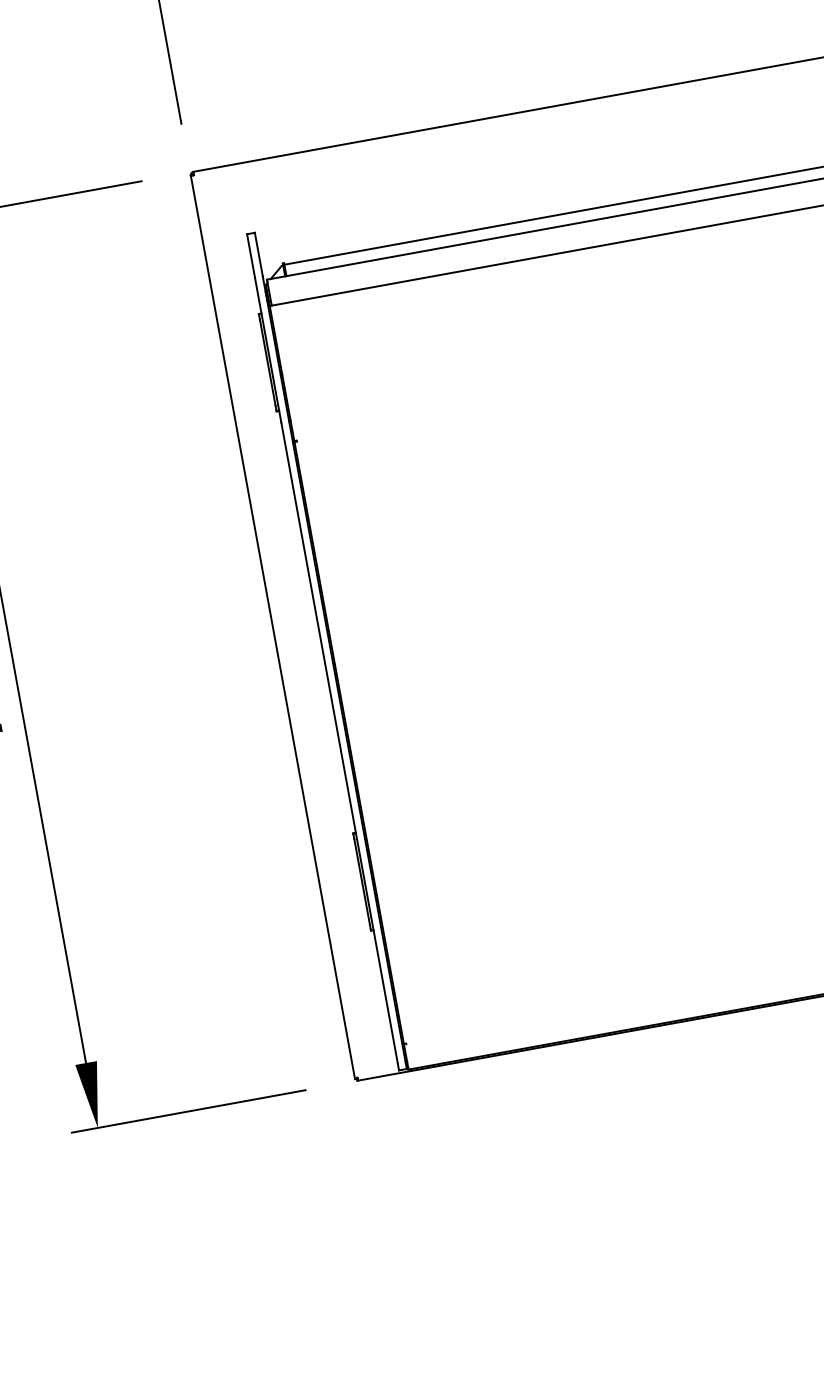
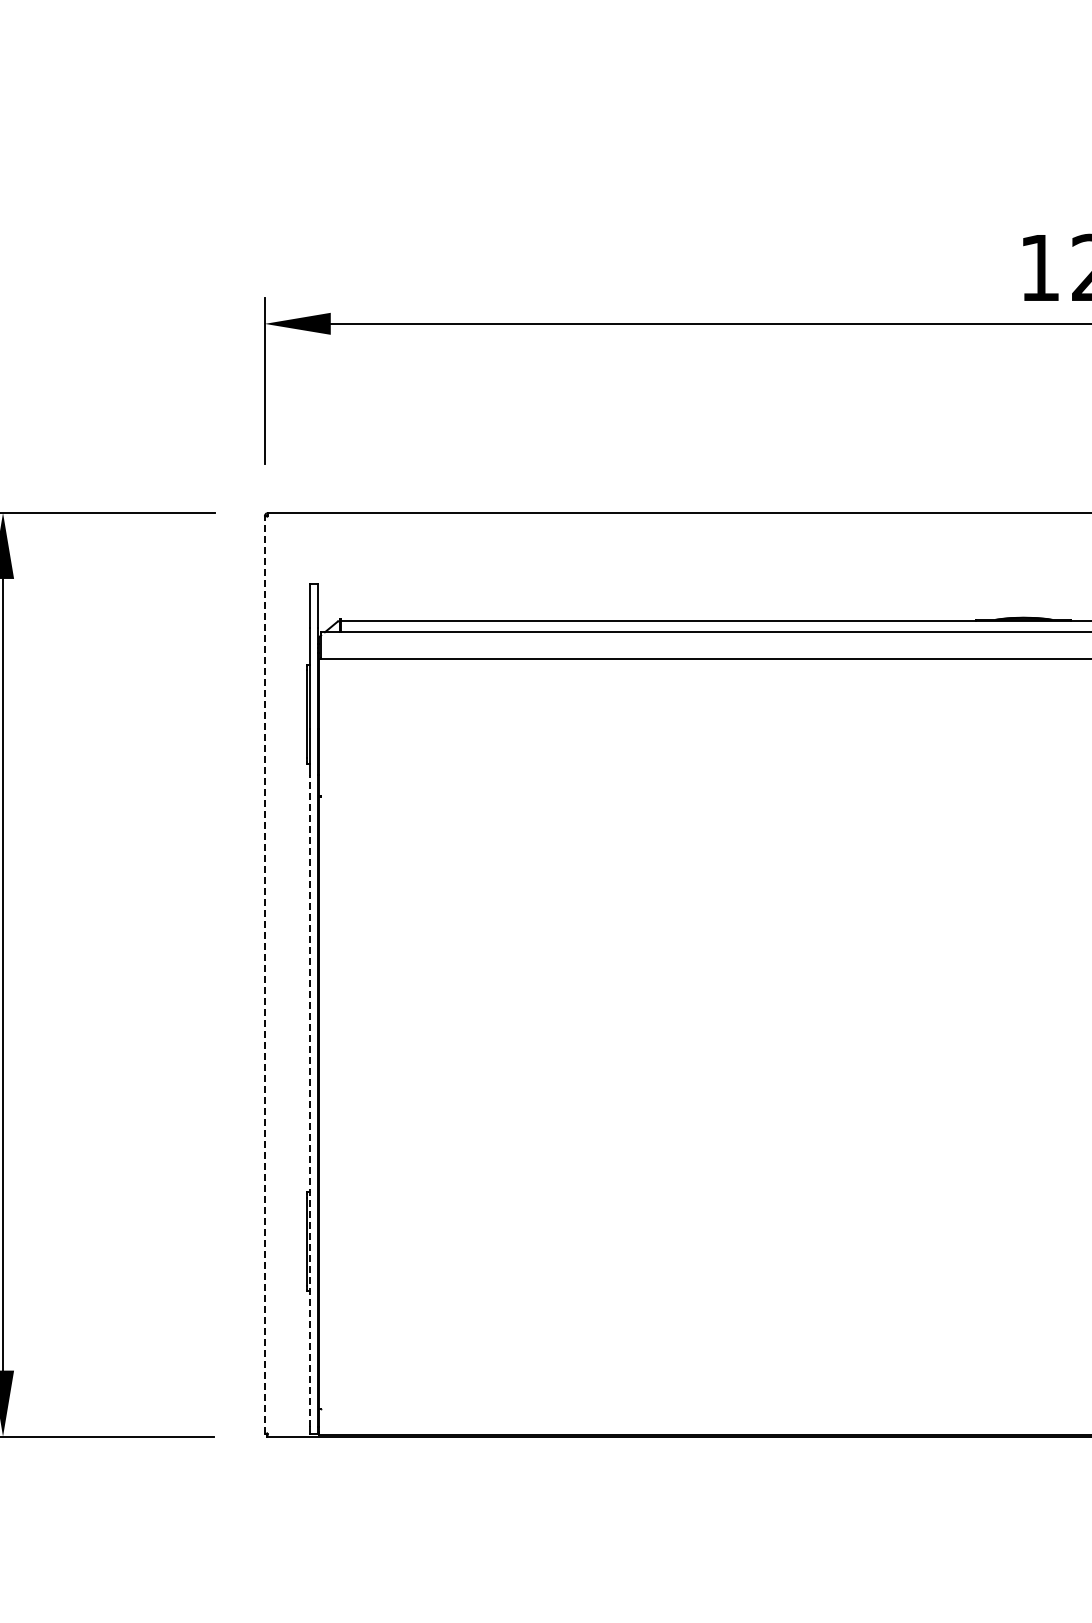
line: (272, 626) -> (264, 974), solid -> dashed
line: (339, 743) -> (309, 1101), solid -> dashed

